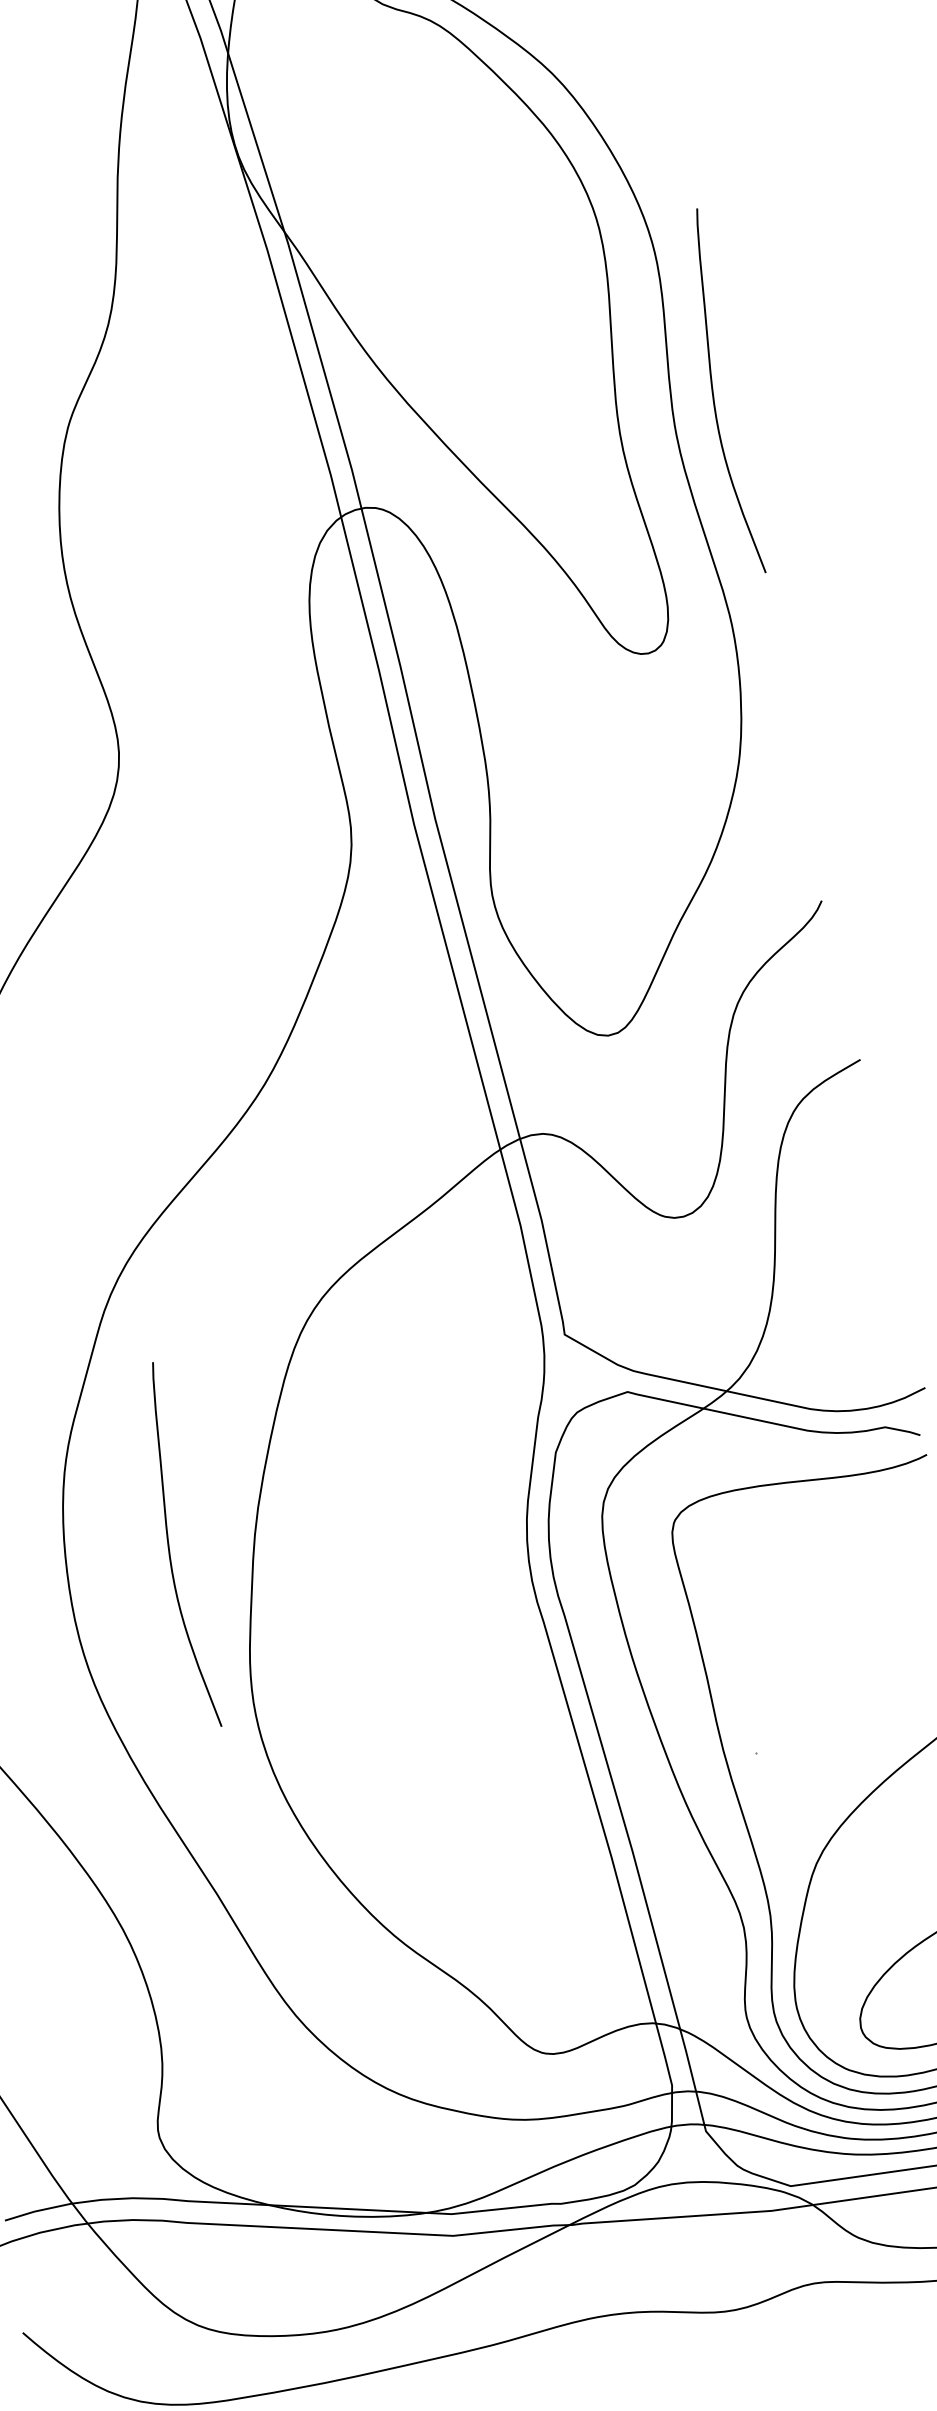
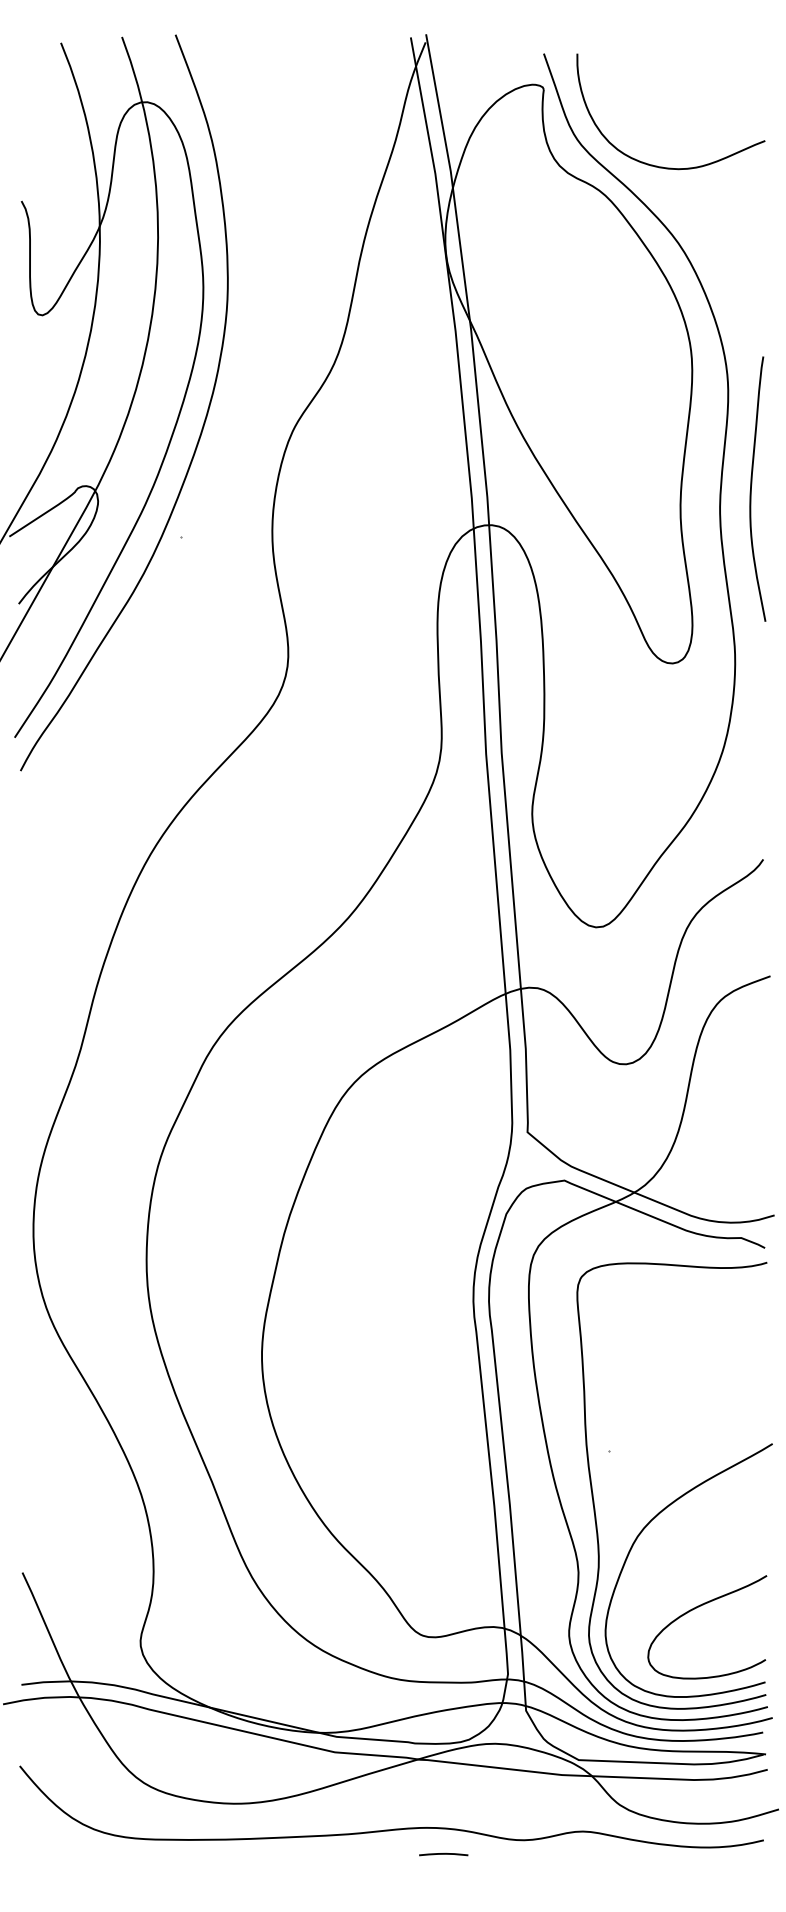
curve: (169, 1546) -> (222, 1231), removed
curve: (627, 2349) -> (443, 1854), added

